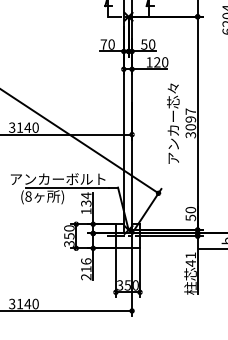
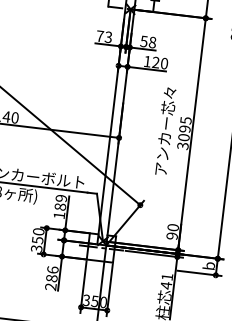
text: (111, 44) -> (108, 37), 70 -> 73
text: (152, 44) -> (153, 42), 50 -> 58
text: (190, 111) -> (185, 120), 3097 -> 3095
text: (86, 199) -> (61, 202), 134 -> 189
text: (190, 217) -> (171, 235), 50 -> 90
text: (86, 269) -> (52, 278), 216 -> 286

